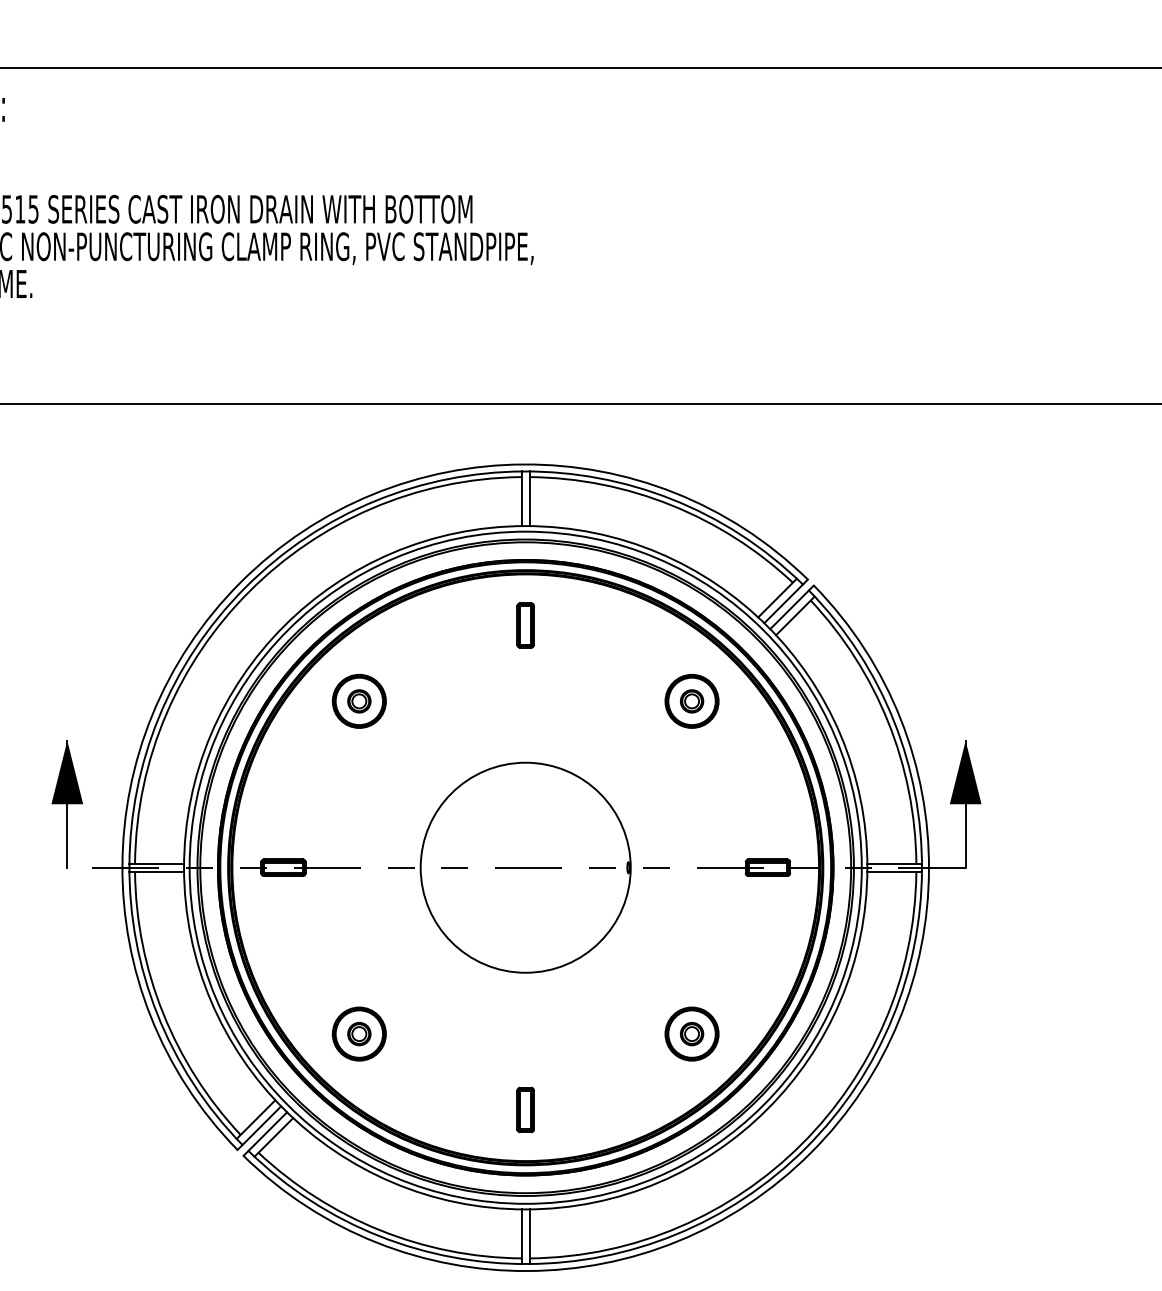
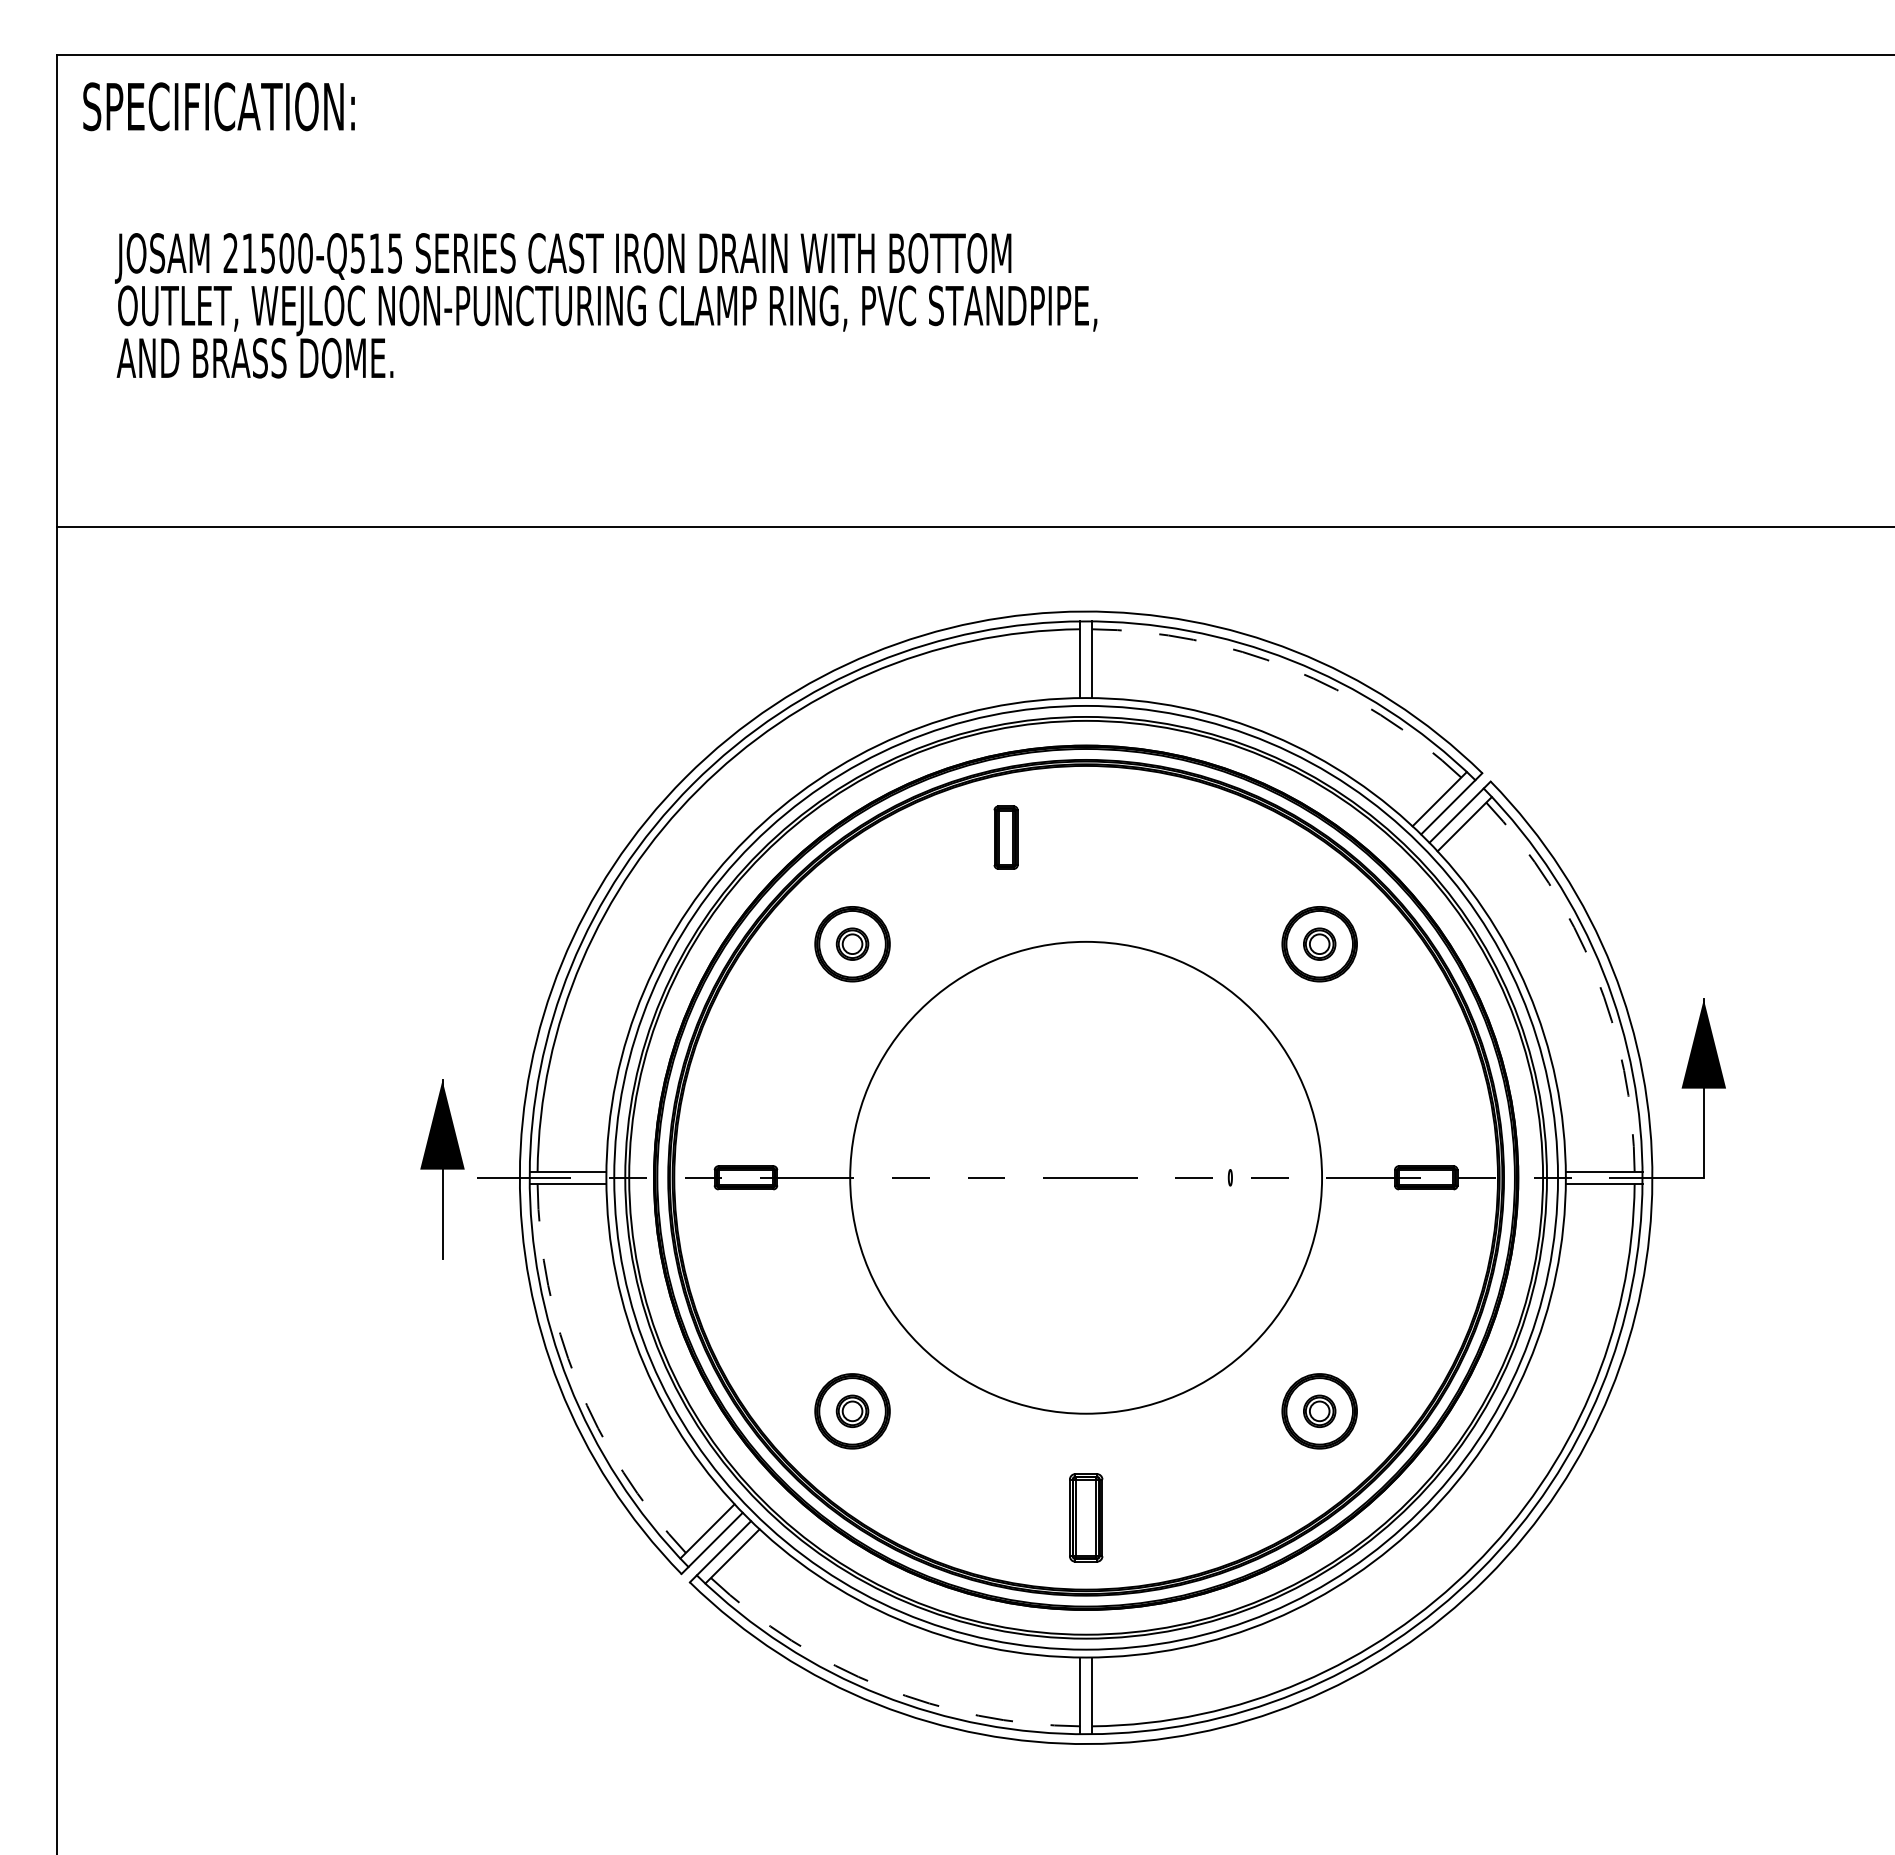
arc: (671, 505) -> (1290, 668), solid -> dashed
part: (525, 625) -> (1005, 837), moved
arc: (888, 722) -> (1595, 973), solid -> dashed
part: (67, 804) -> (442, 1169), moved
circle: (525, 867) -> (1085, 1177), size x1.6
arc: (163, 1013) -> (577, 1382), solid -> dashed
part: (525, 1109) -> (1085, 1517), size x1.4
arc: (379, 1230) -> (881, 1686), solid -> dashed

